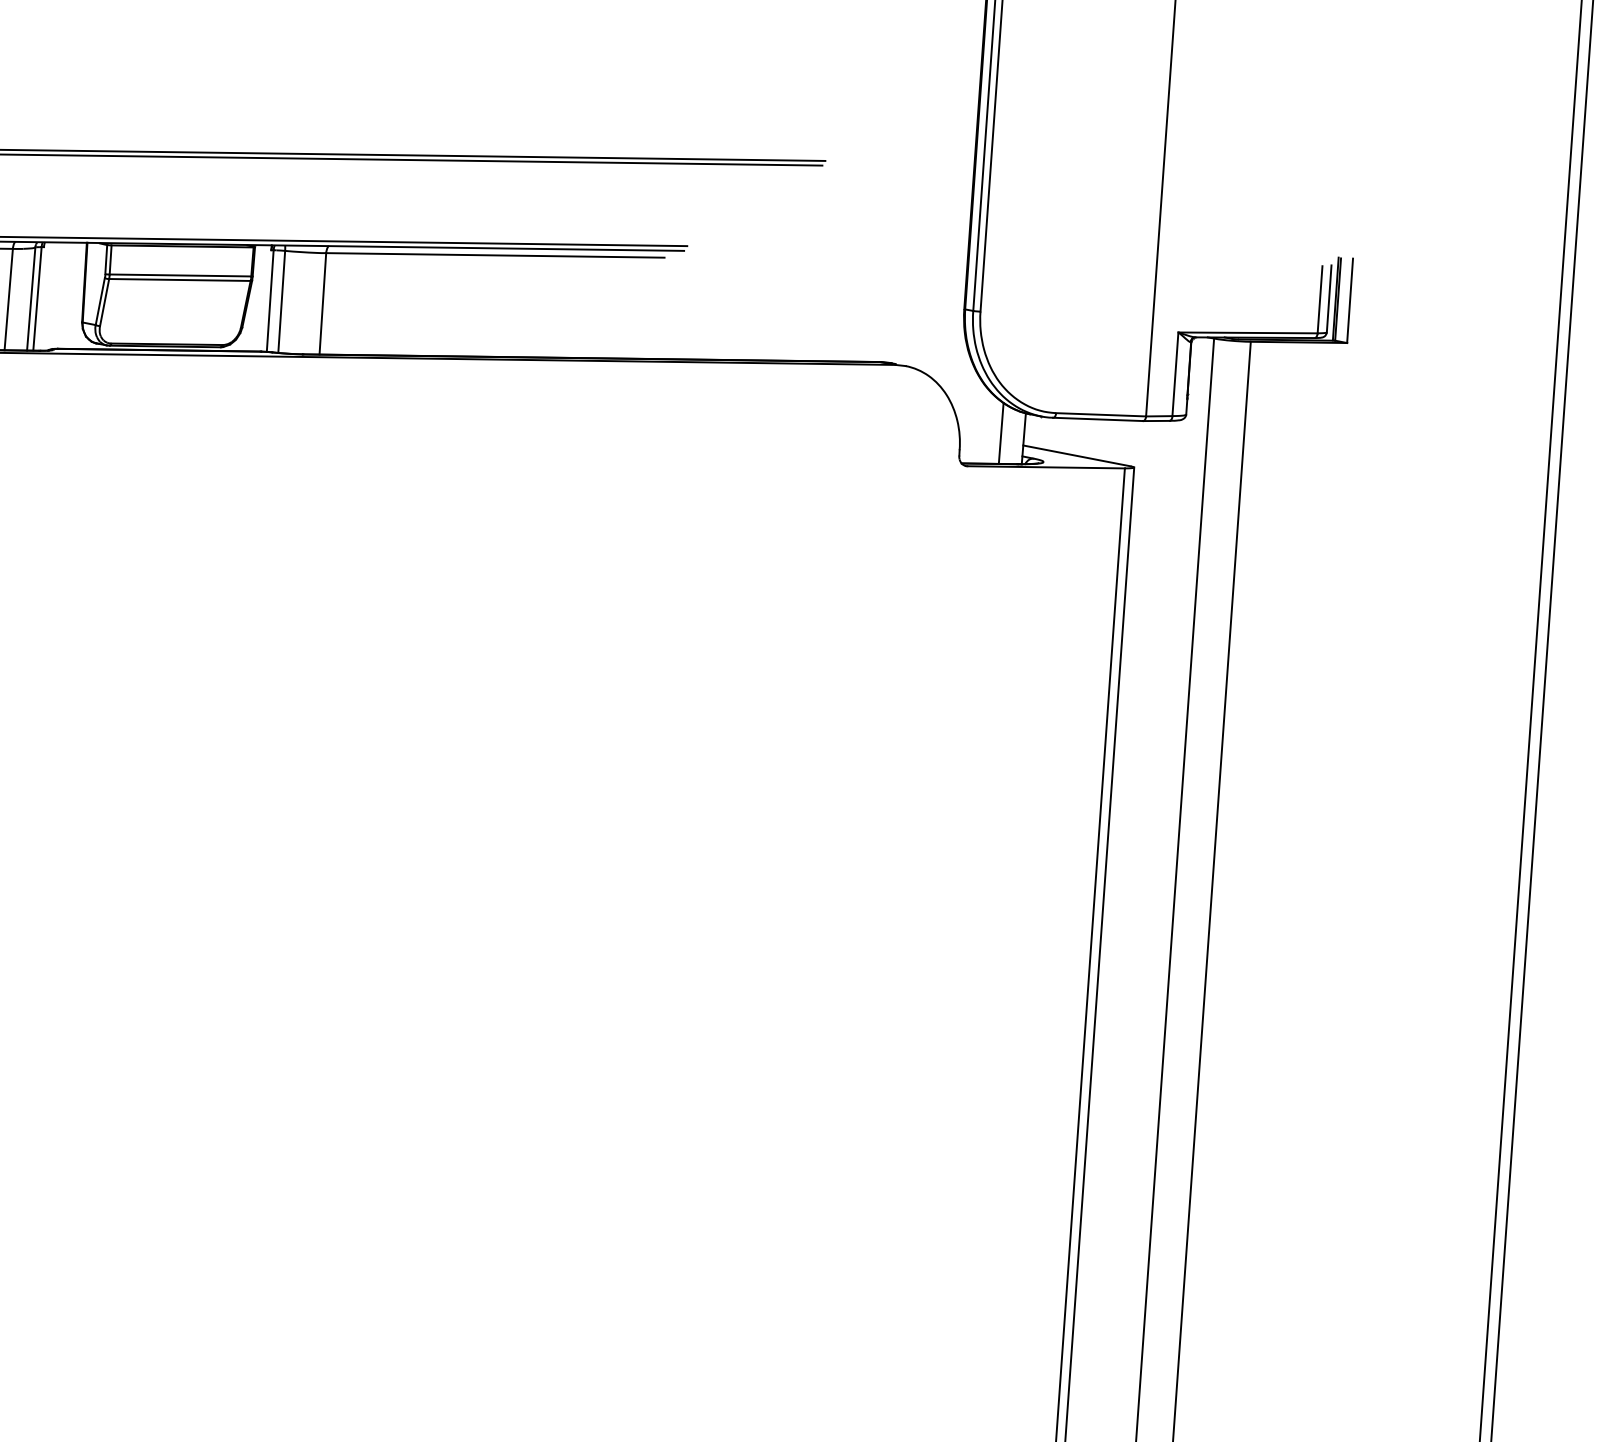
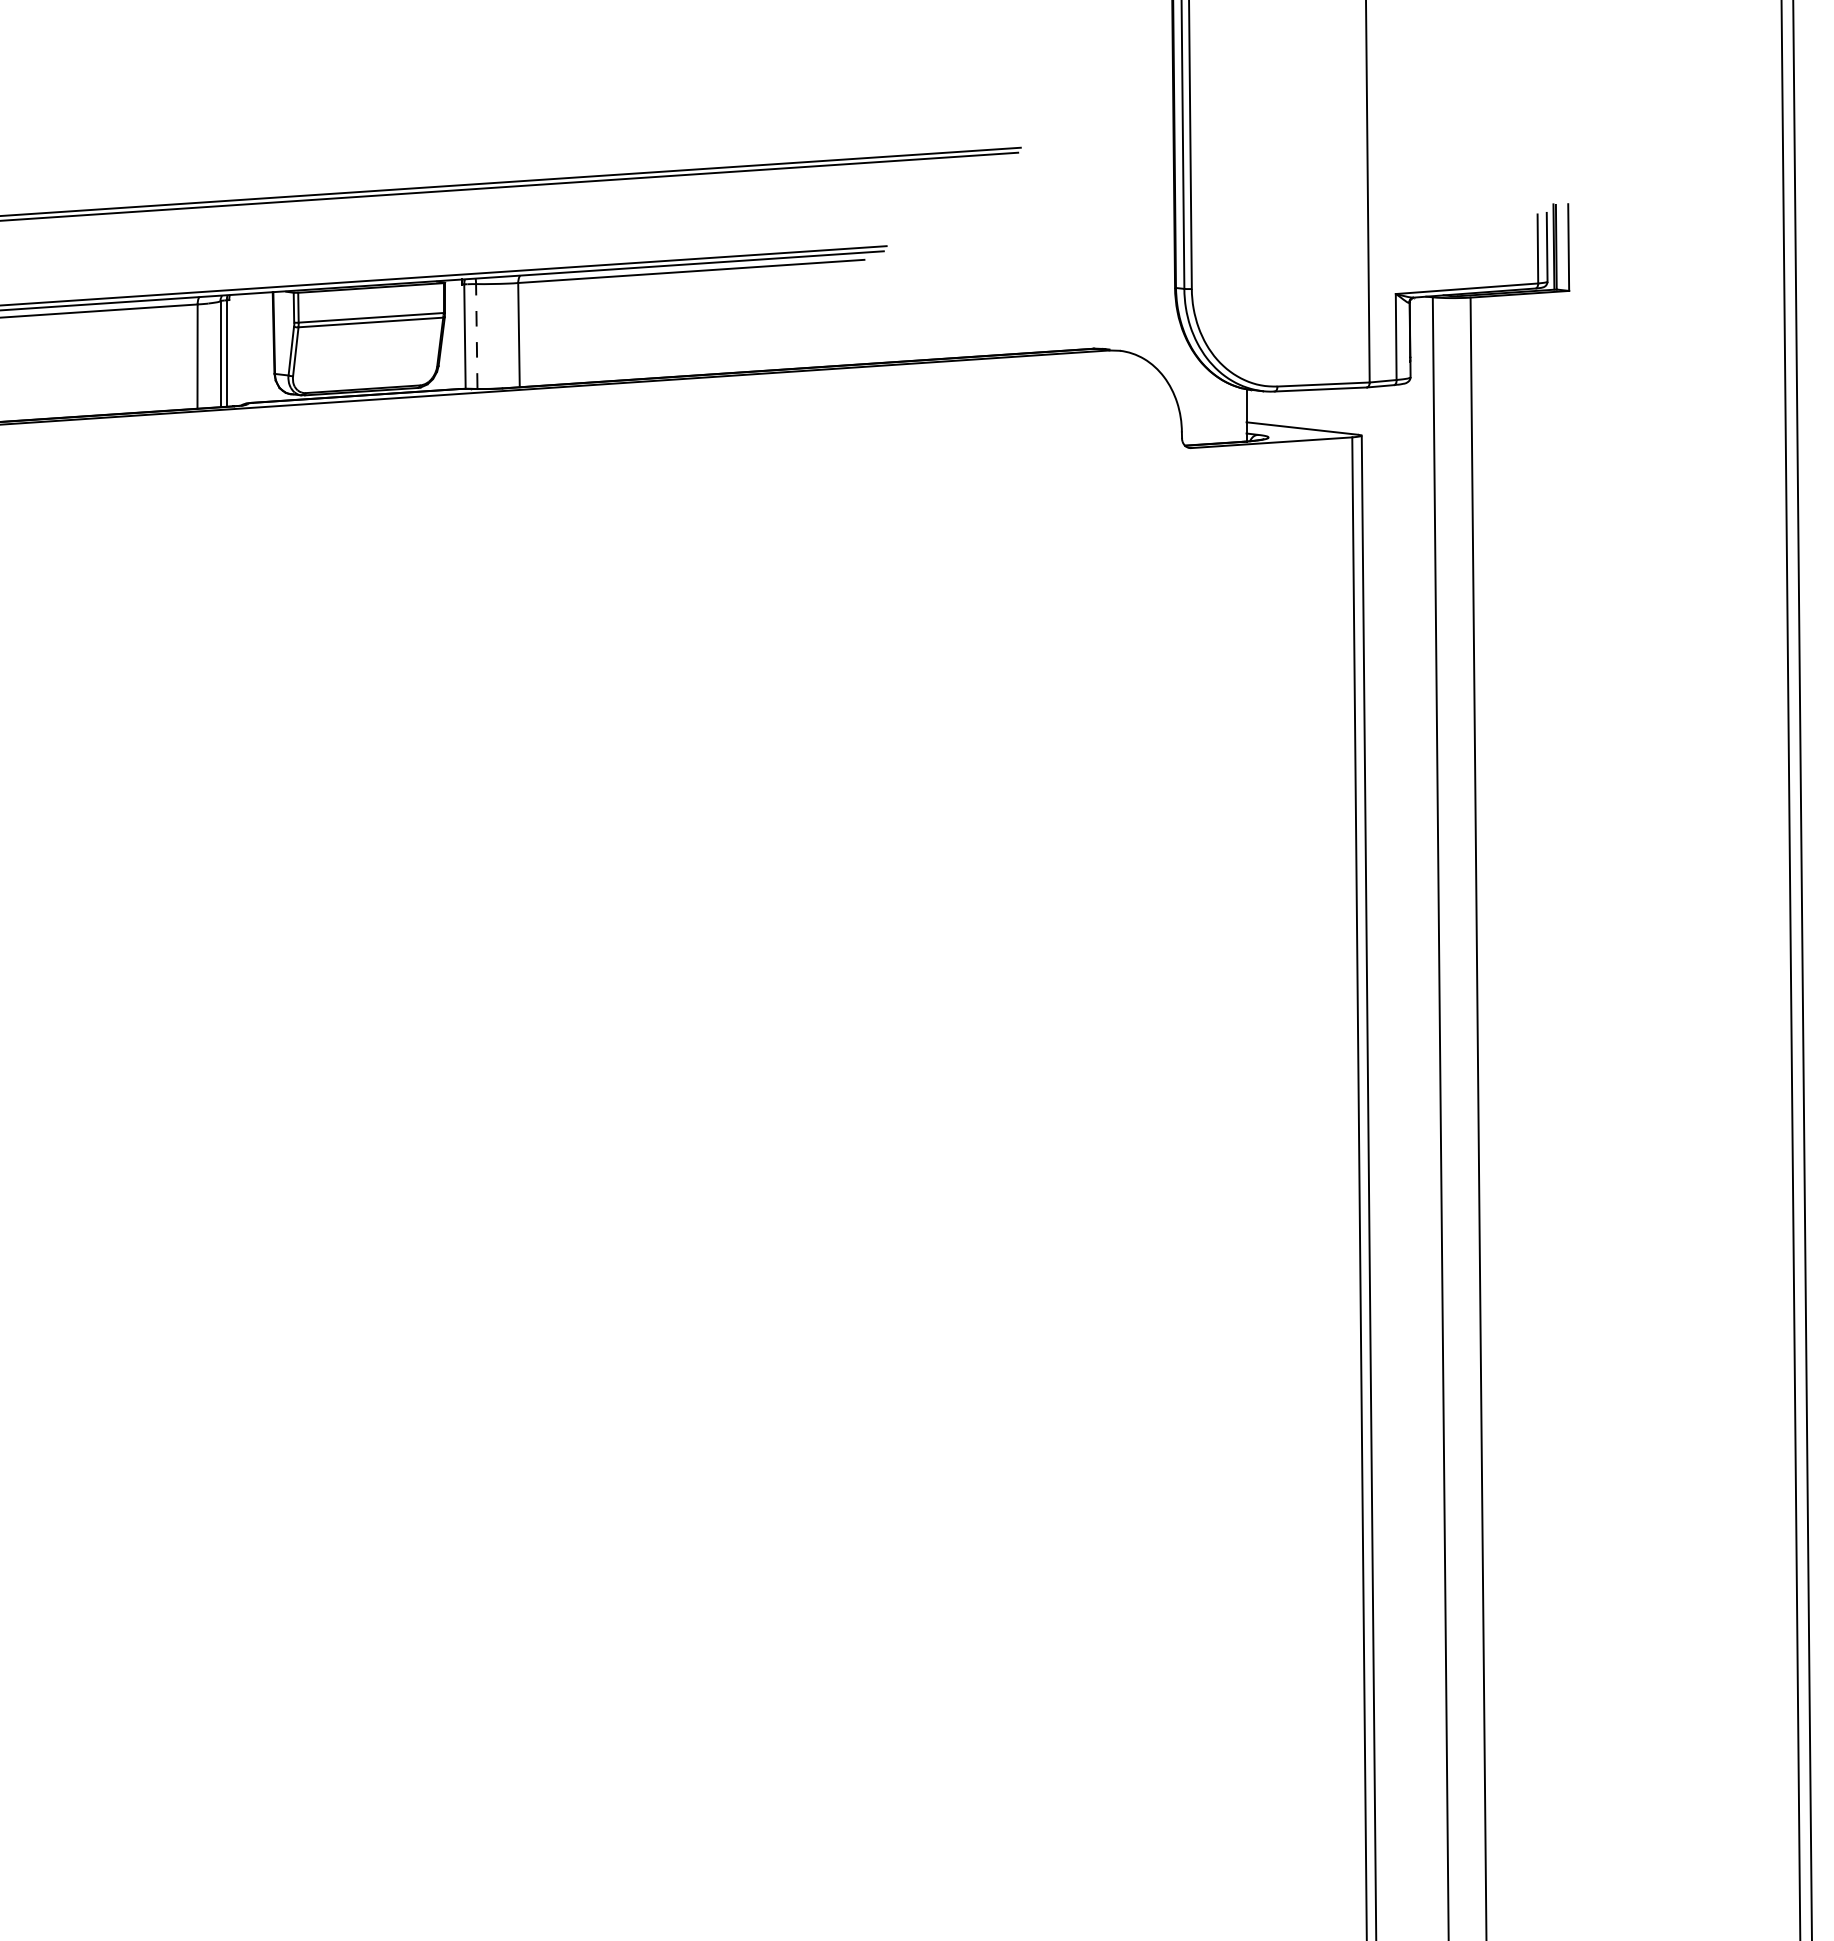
line: (281, 300) -> (476, 335), solid -> dashed
line: (1000, 433) -> (1222, 411), removed

